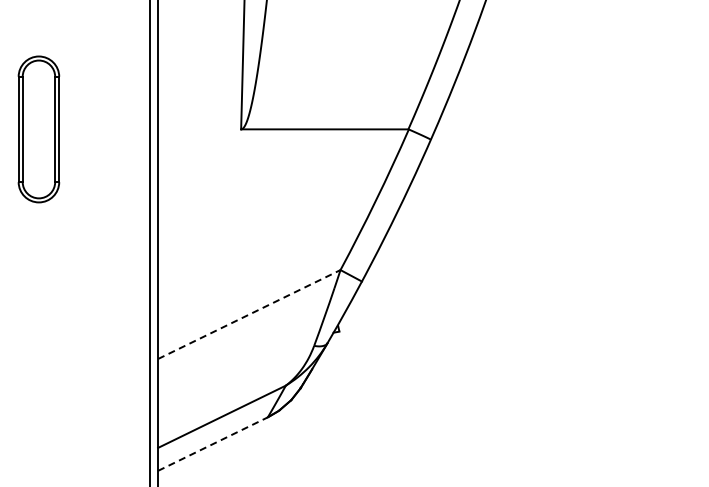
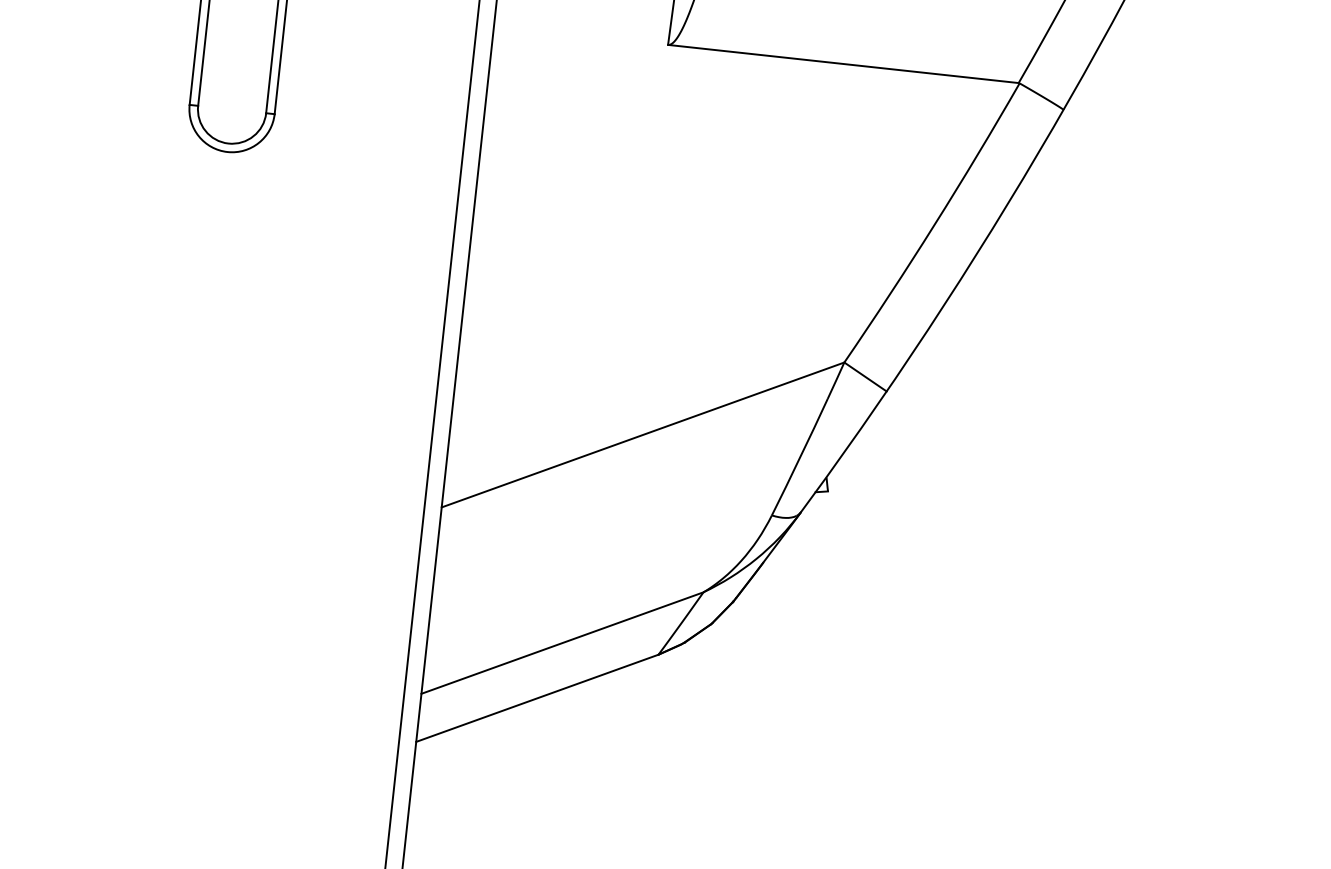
line: (249, 314) -> (643, 434), dashed -> solid
line: (213, 443) -> (538, 697), dashed -> solid

